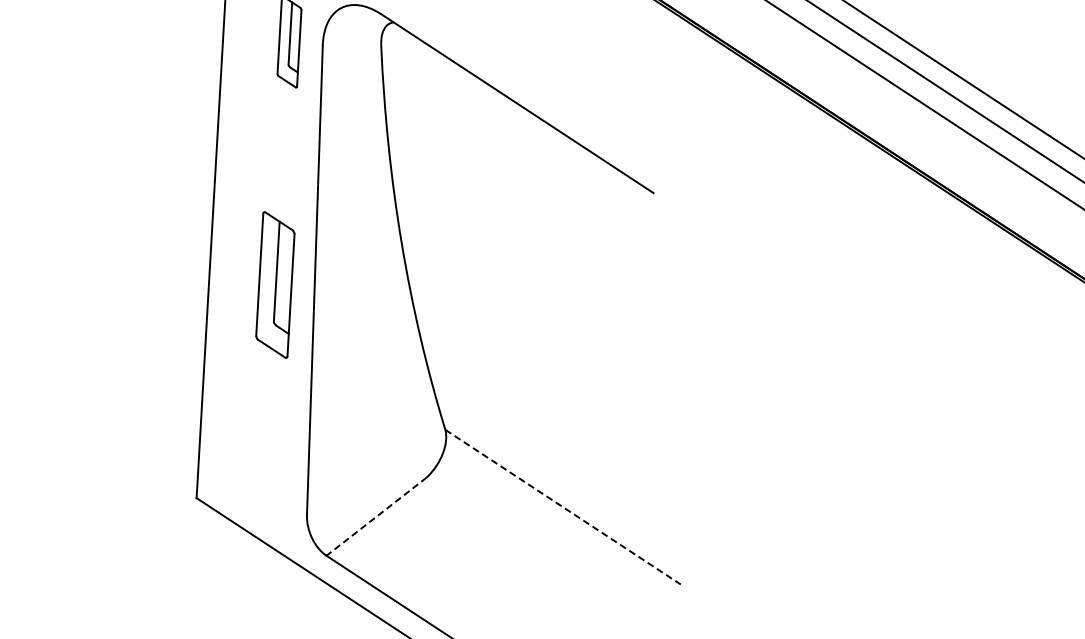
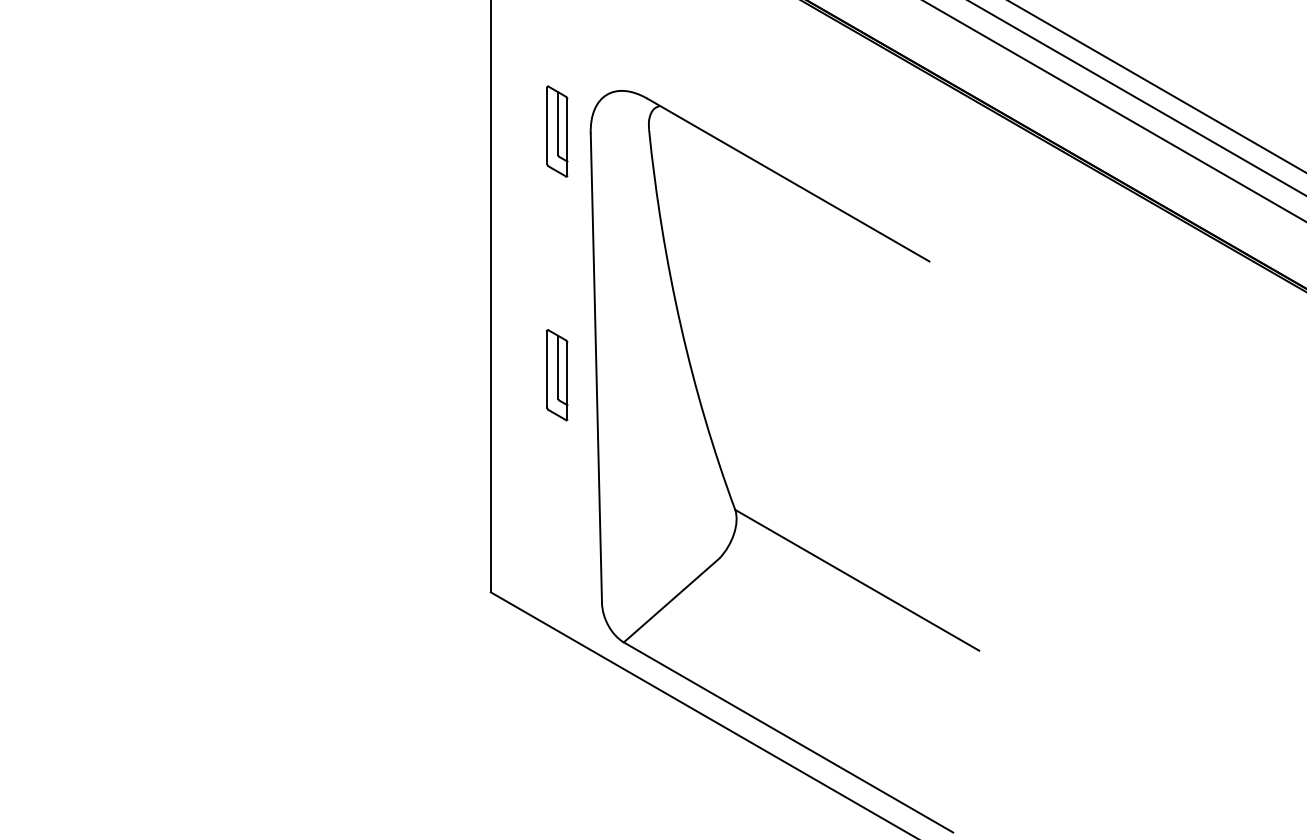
part: (275, 285) -> (557, 375), size x0.62
line: (563, 507) -> (857, 580), dashed -> solid
line: (376, 516) -> (671, 600), dashed -> solid

